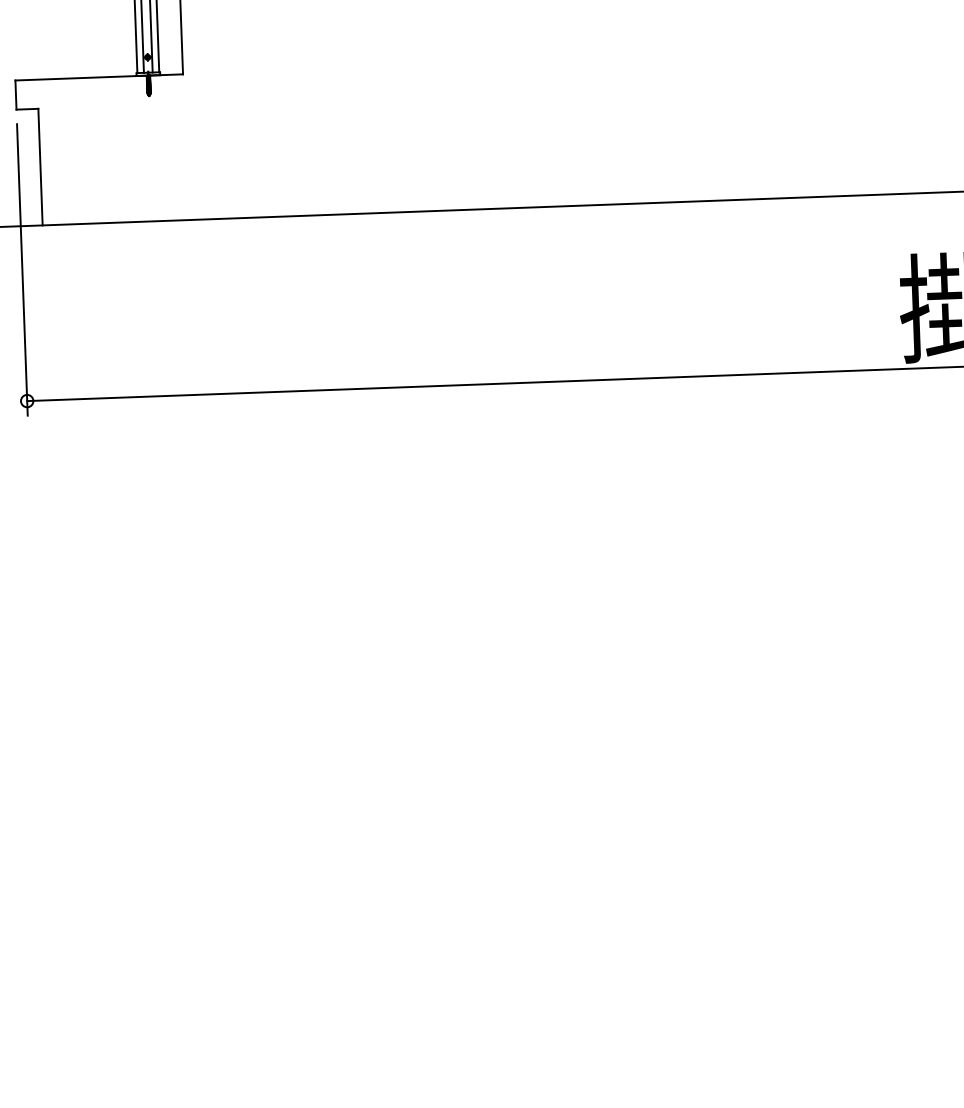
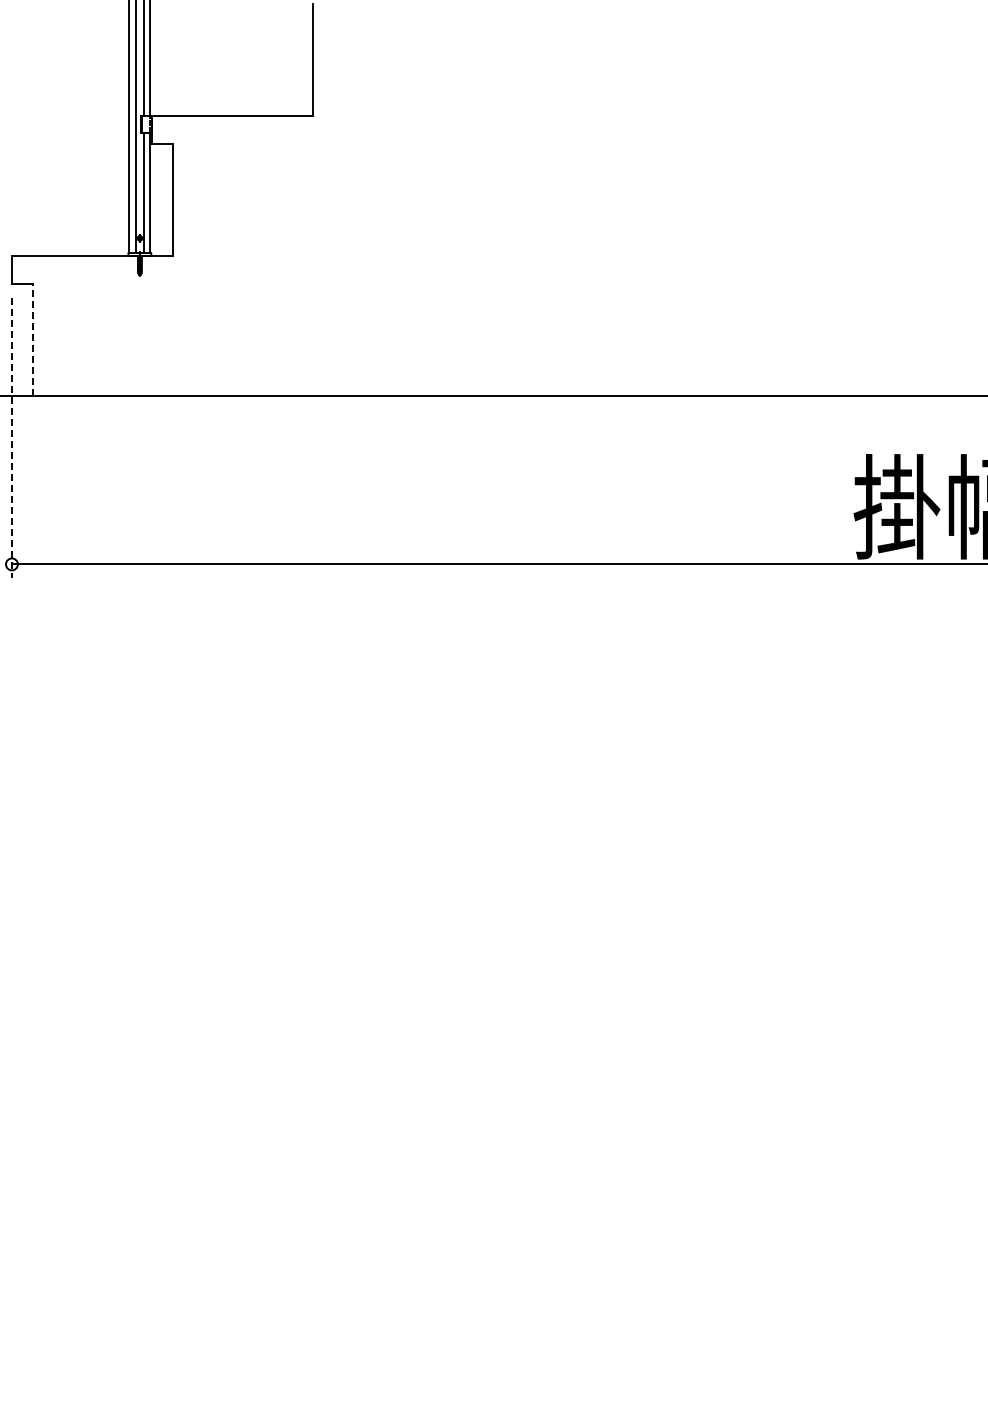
line: (39, 166) -> (32, 339), solid -> dashed
line: (21, 270) -> (11, 438), solid -> dashed

